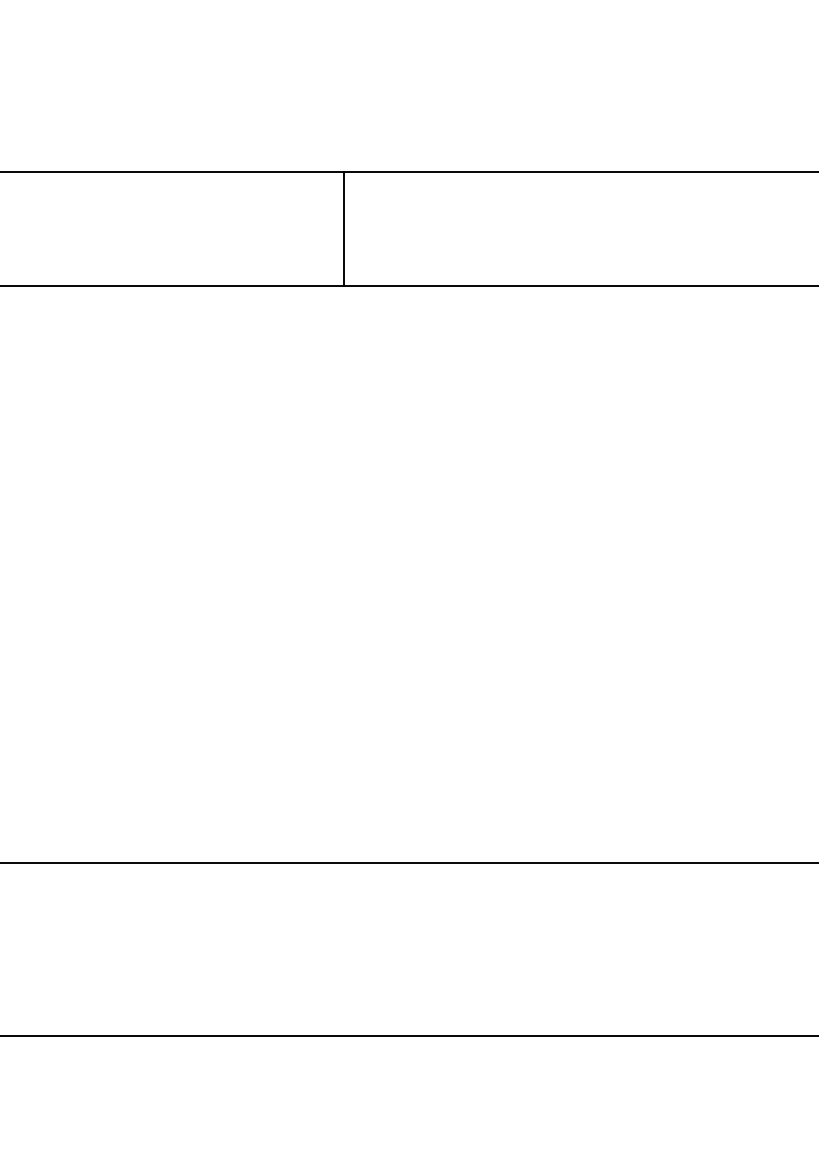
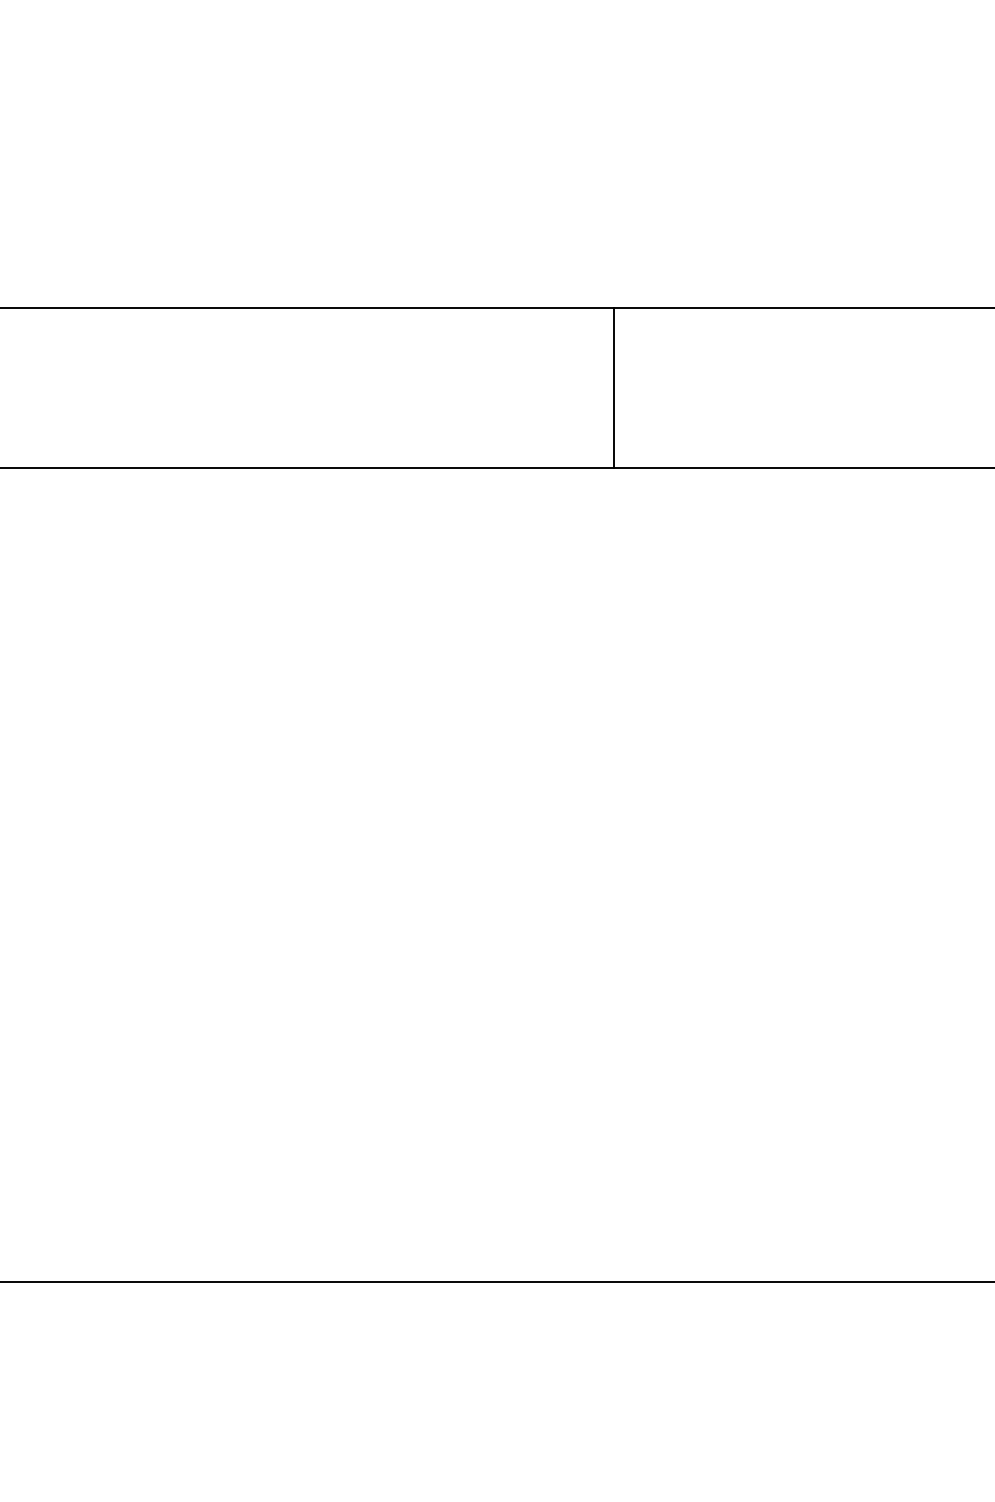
line: (343, 228) -> (613, 387), moved

